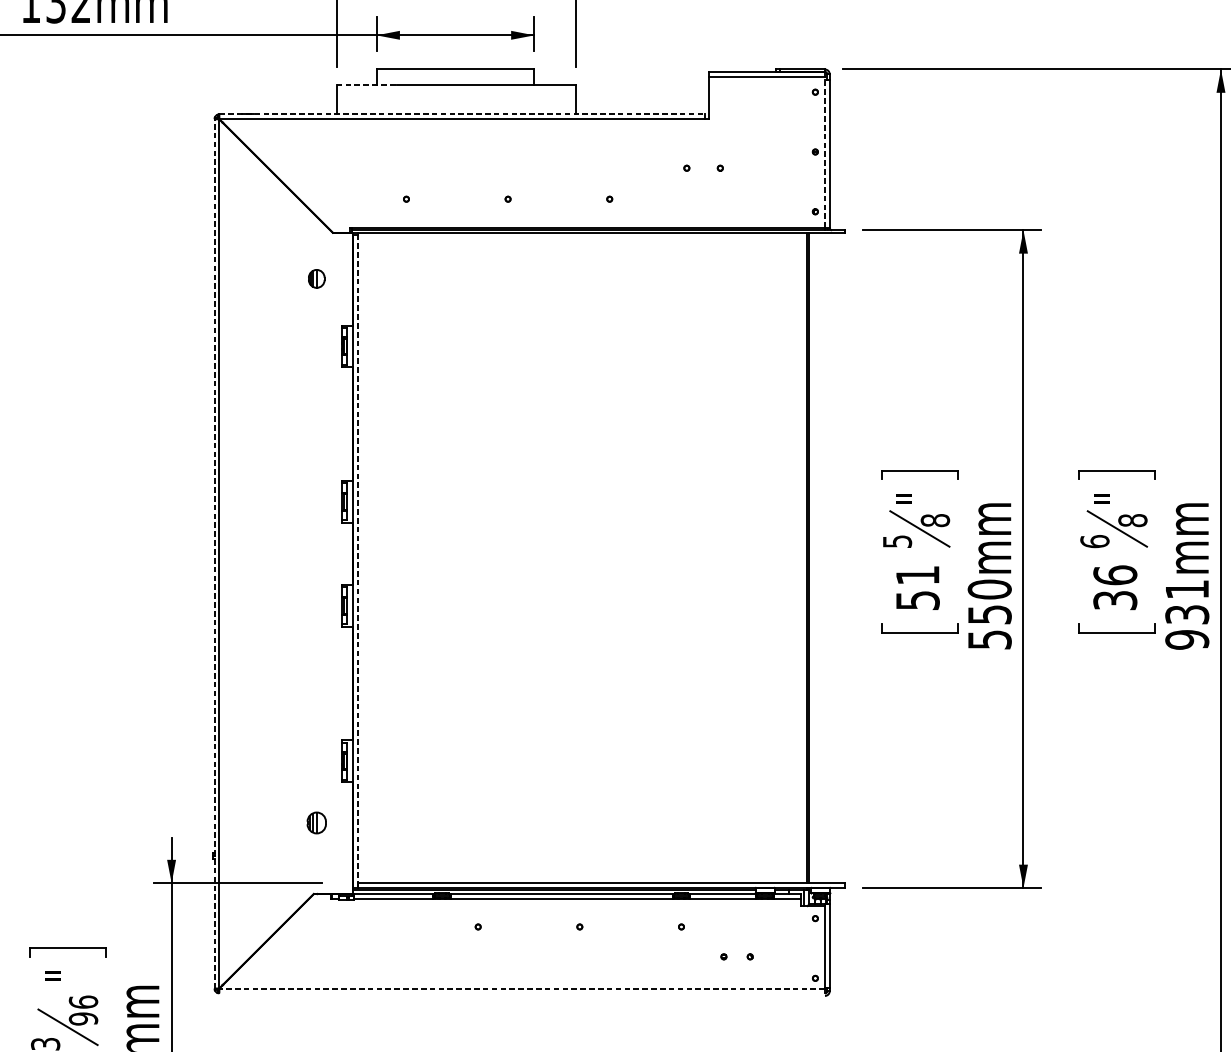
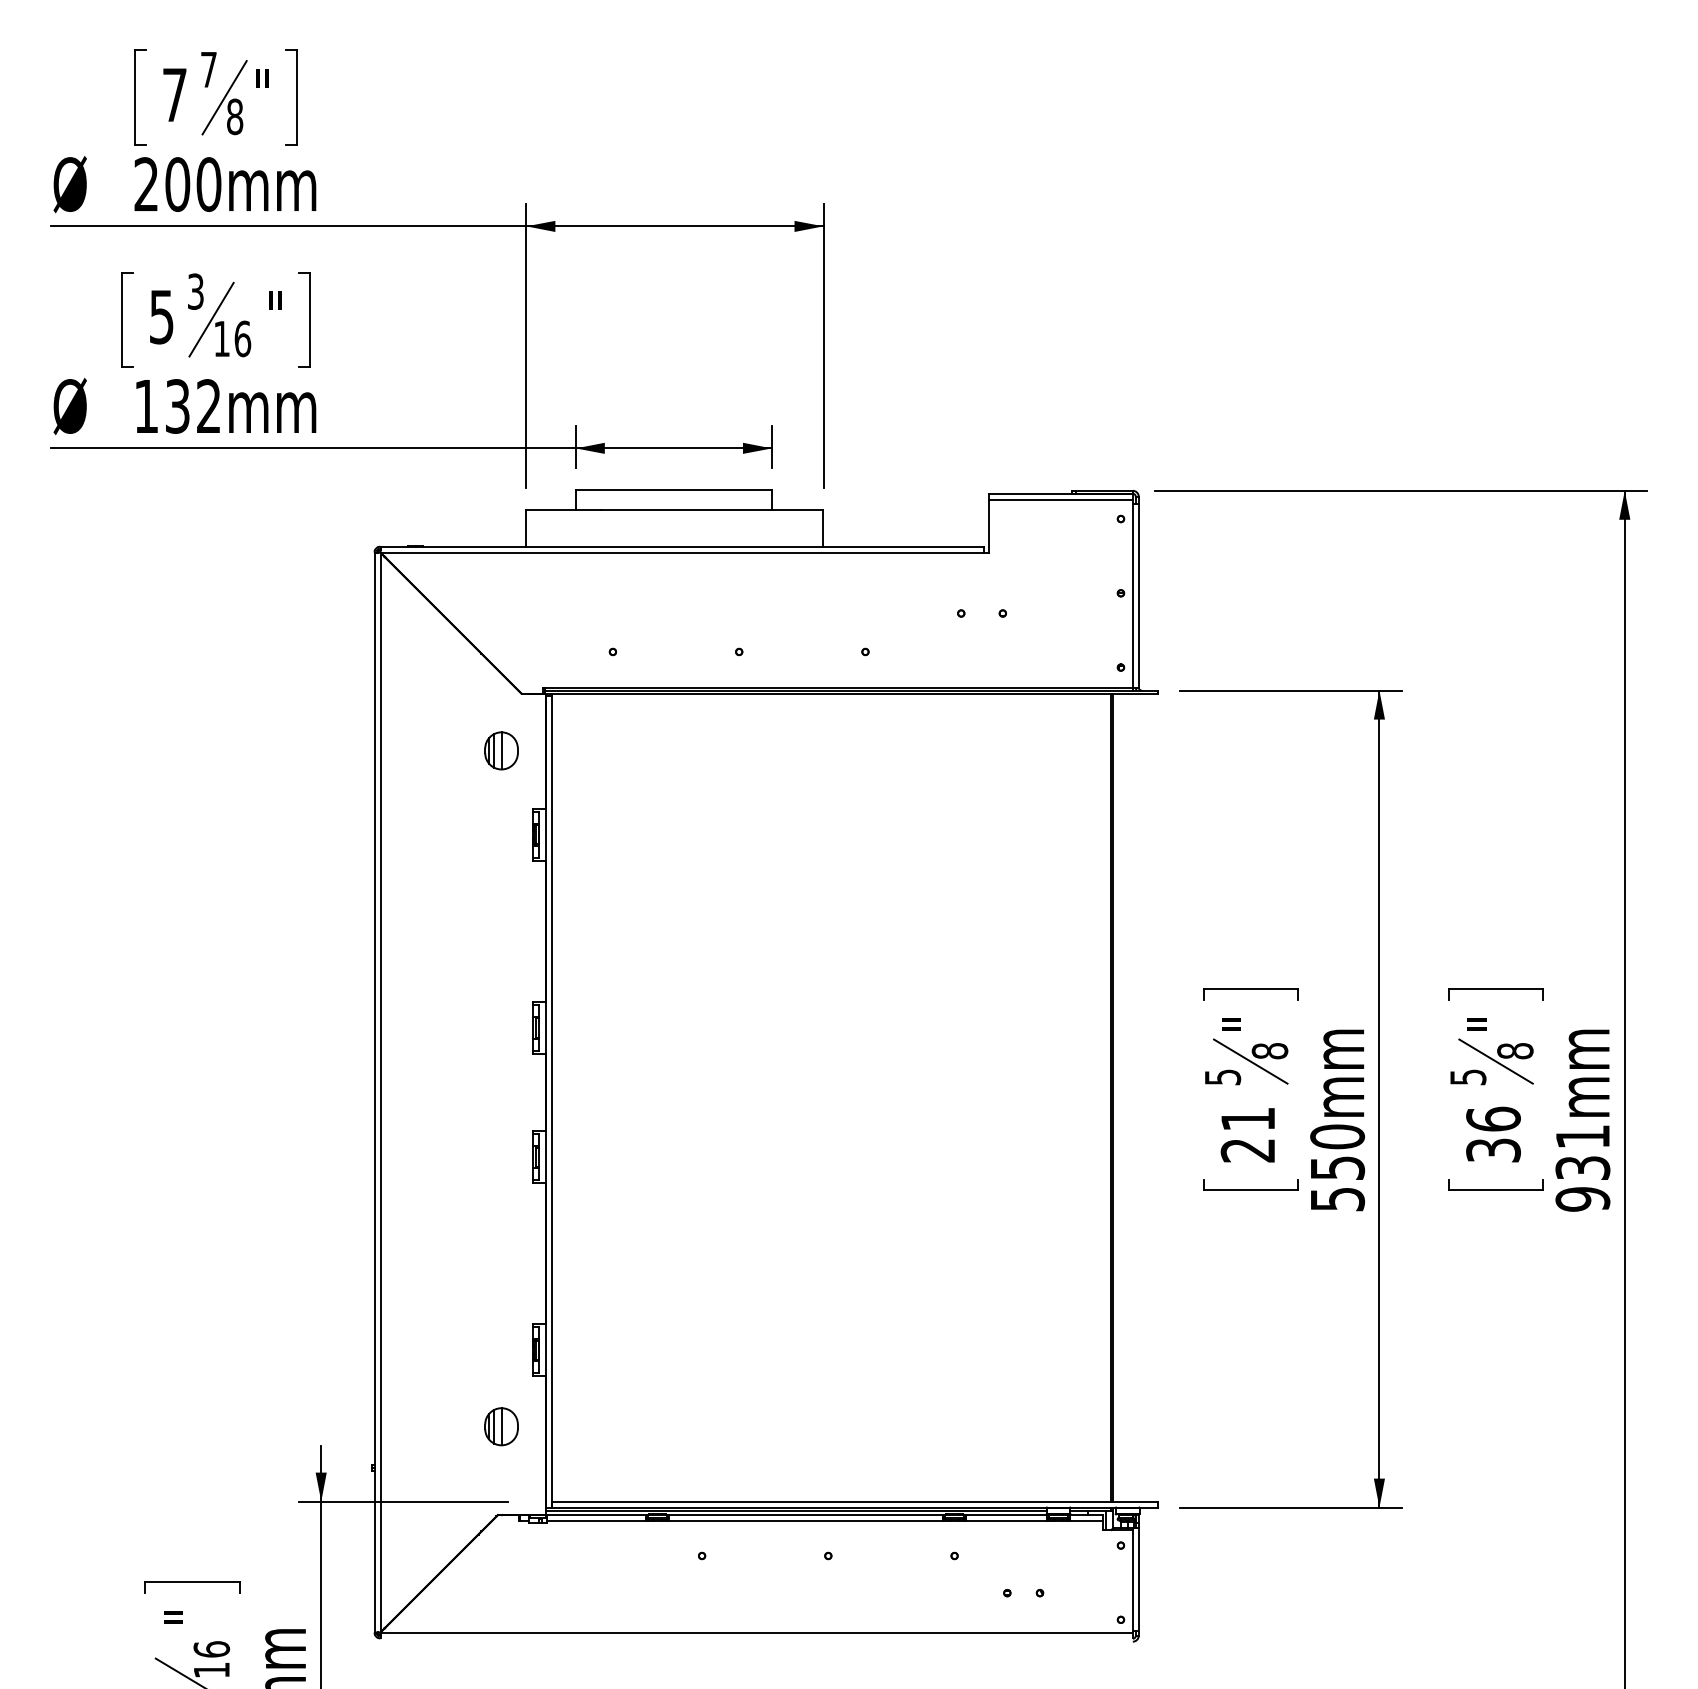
line: (367, 85) -> (564, 510), dashed -> solid
line: (462, 114) -> (682, 546), dashed -> solid
line: (824, 152) -> (1132, 593), dashed -> solid
part: (316, 278) -> (501, 750), size x1.67
text: (1095, 541) -> (1468, 1077), 6 -> 5
line: (214, 553) -> (374, 1092), dashed -> solid
line: (357, 561) -> (552, 1101), dashed -> solid
text: (917, 600) -> (1247, 1150), 51 -> 21
part: (316, 822) -> (501, 1426), size x1.43
line: (522, 988) -> (756, 1632), dashed -> solid
text: (83, 1019) -> (211, 1670), 96 -> 16

